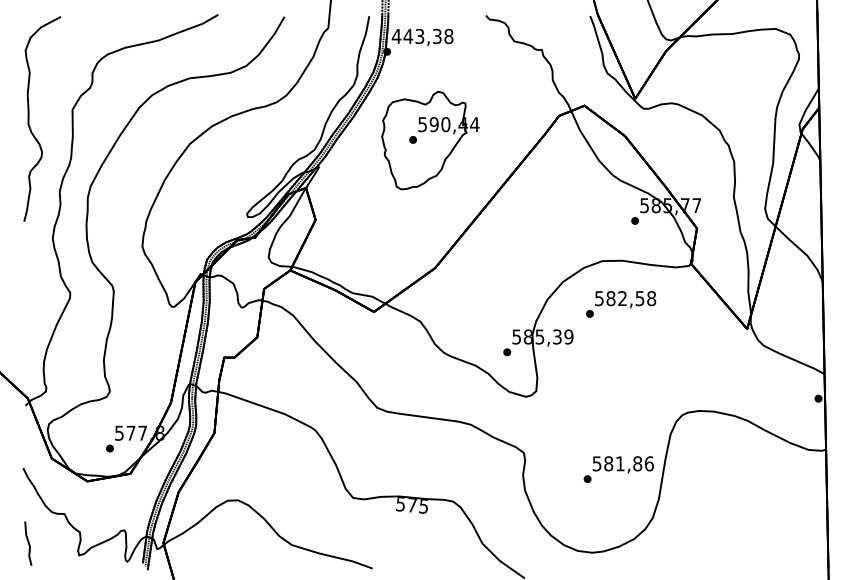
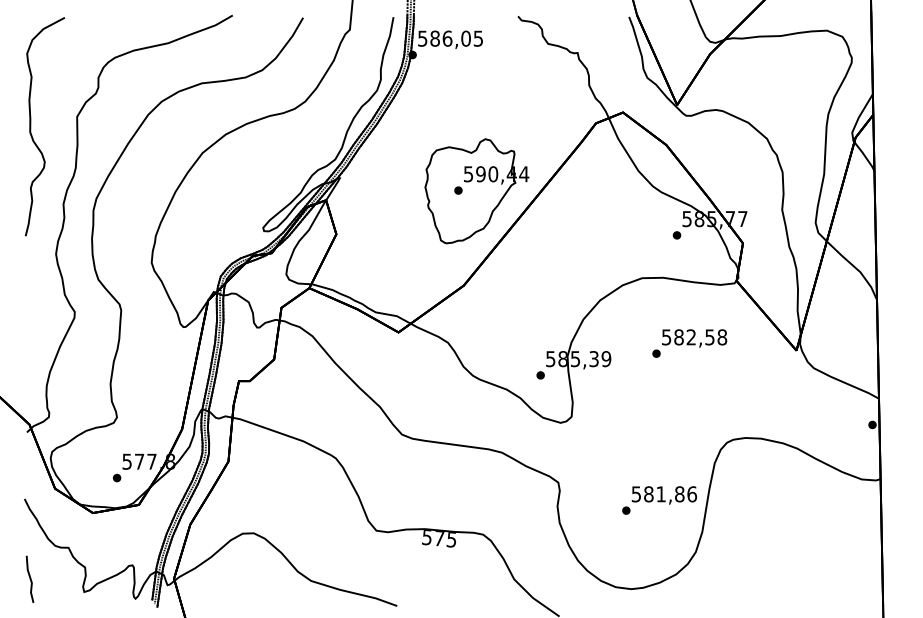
text: (422, 36) -> (450, 38), 443,38 -> 586,05
part: (430, 140) -> (476, 191), moved
text: (621, 304) -> (690, 343), moved

